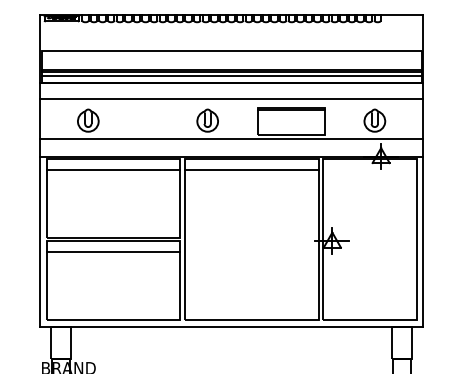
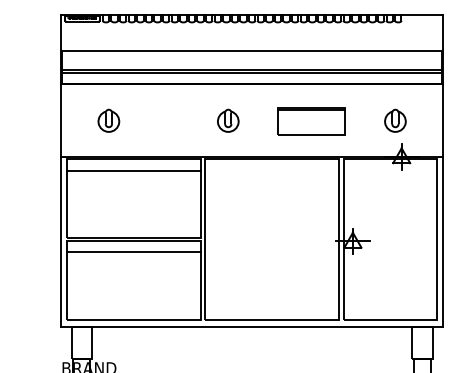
line: (231, 76) -> (252, 76), removed
line: (231, 99) -> (252, 99), removed
line: (231, 139) -> (252, 139), removed
line: (251, 170) -> (272, 170), removed

